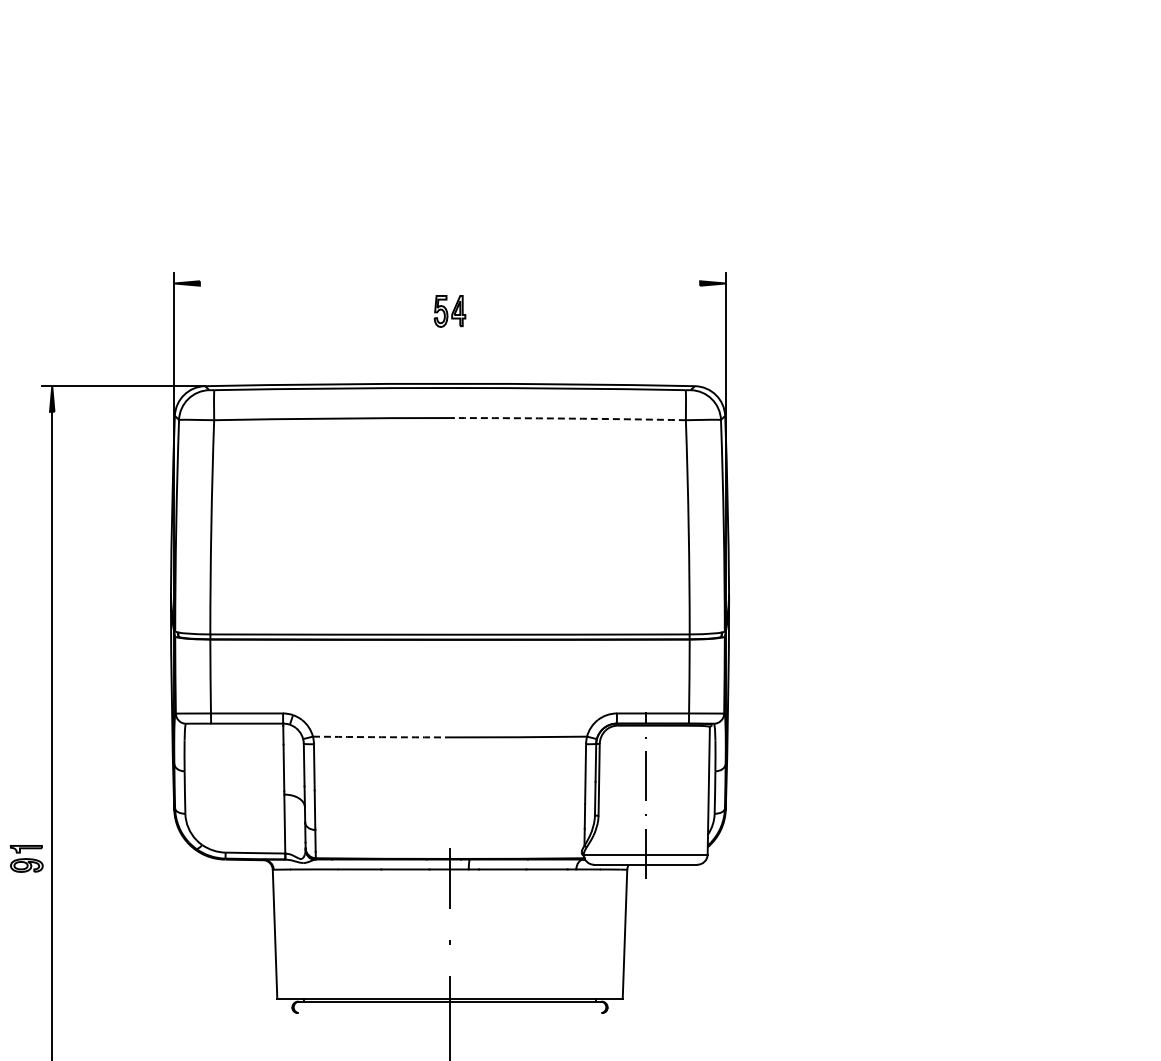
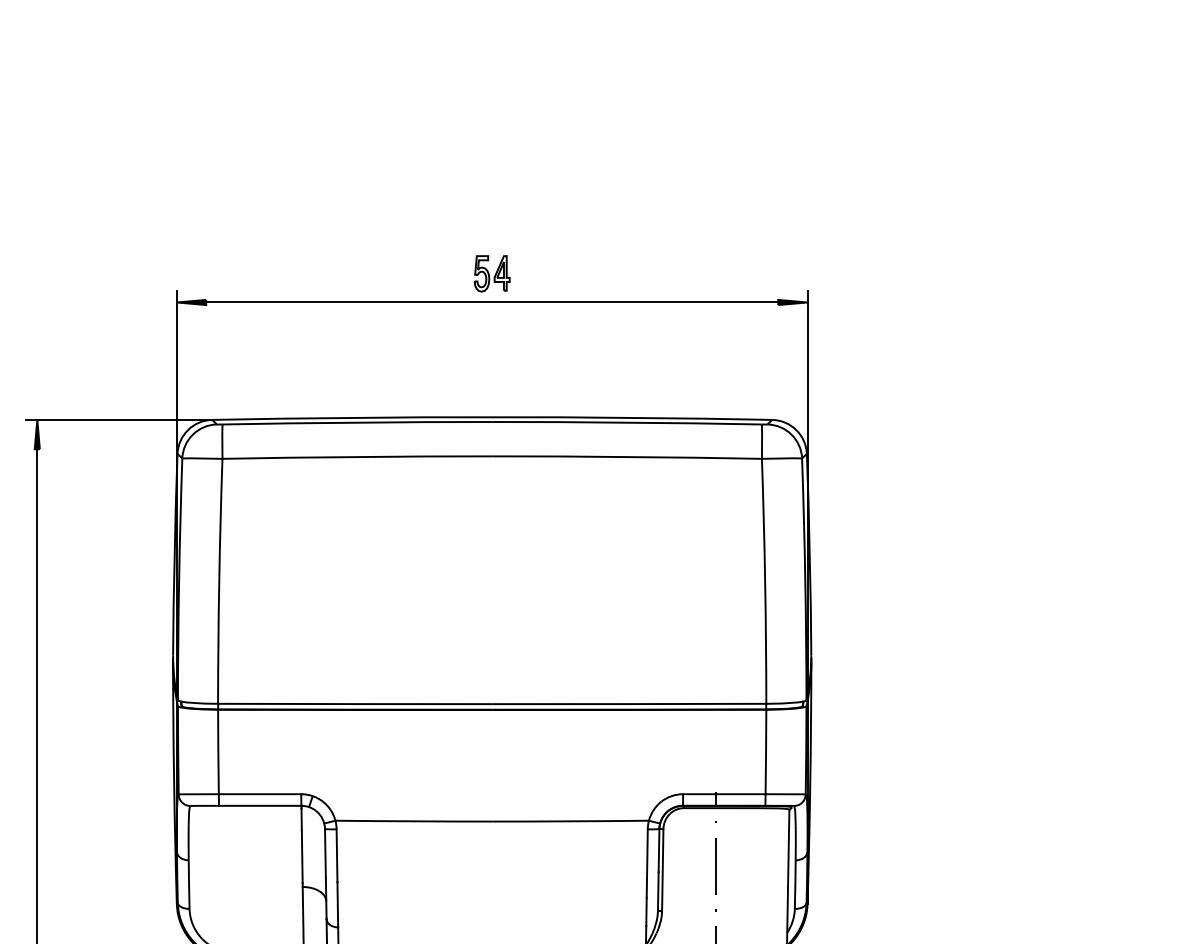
line: (449, 283) -> (491, 302), added
part: (449, 311) -> (491, 273), moved
arc: (567, 418) -> (626, 456), dashed -> solid
arc: (381, 737) -> (413, 821), dashed -> solid

